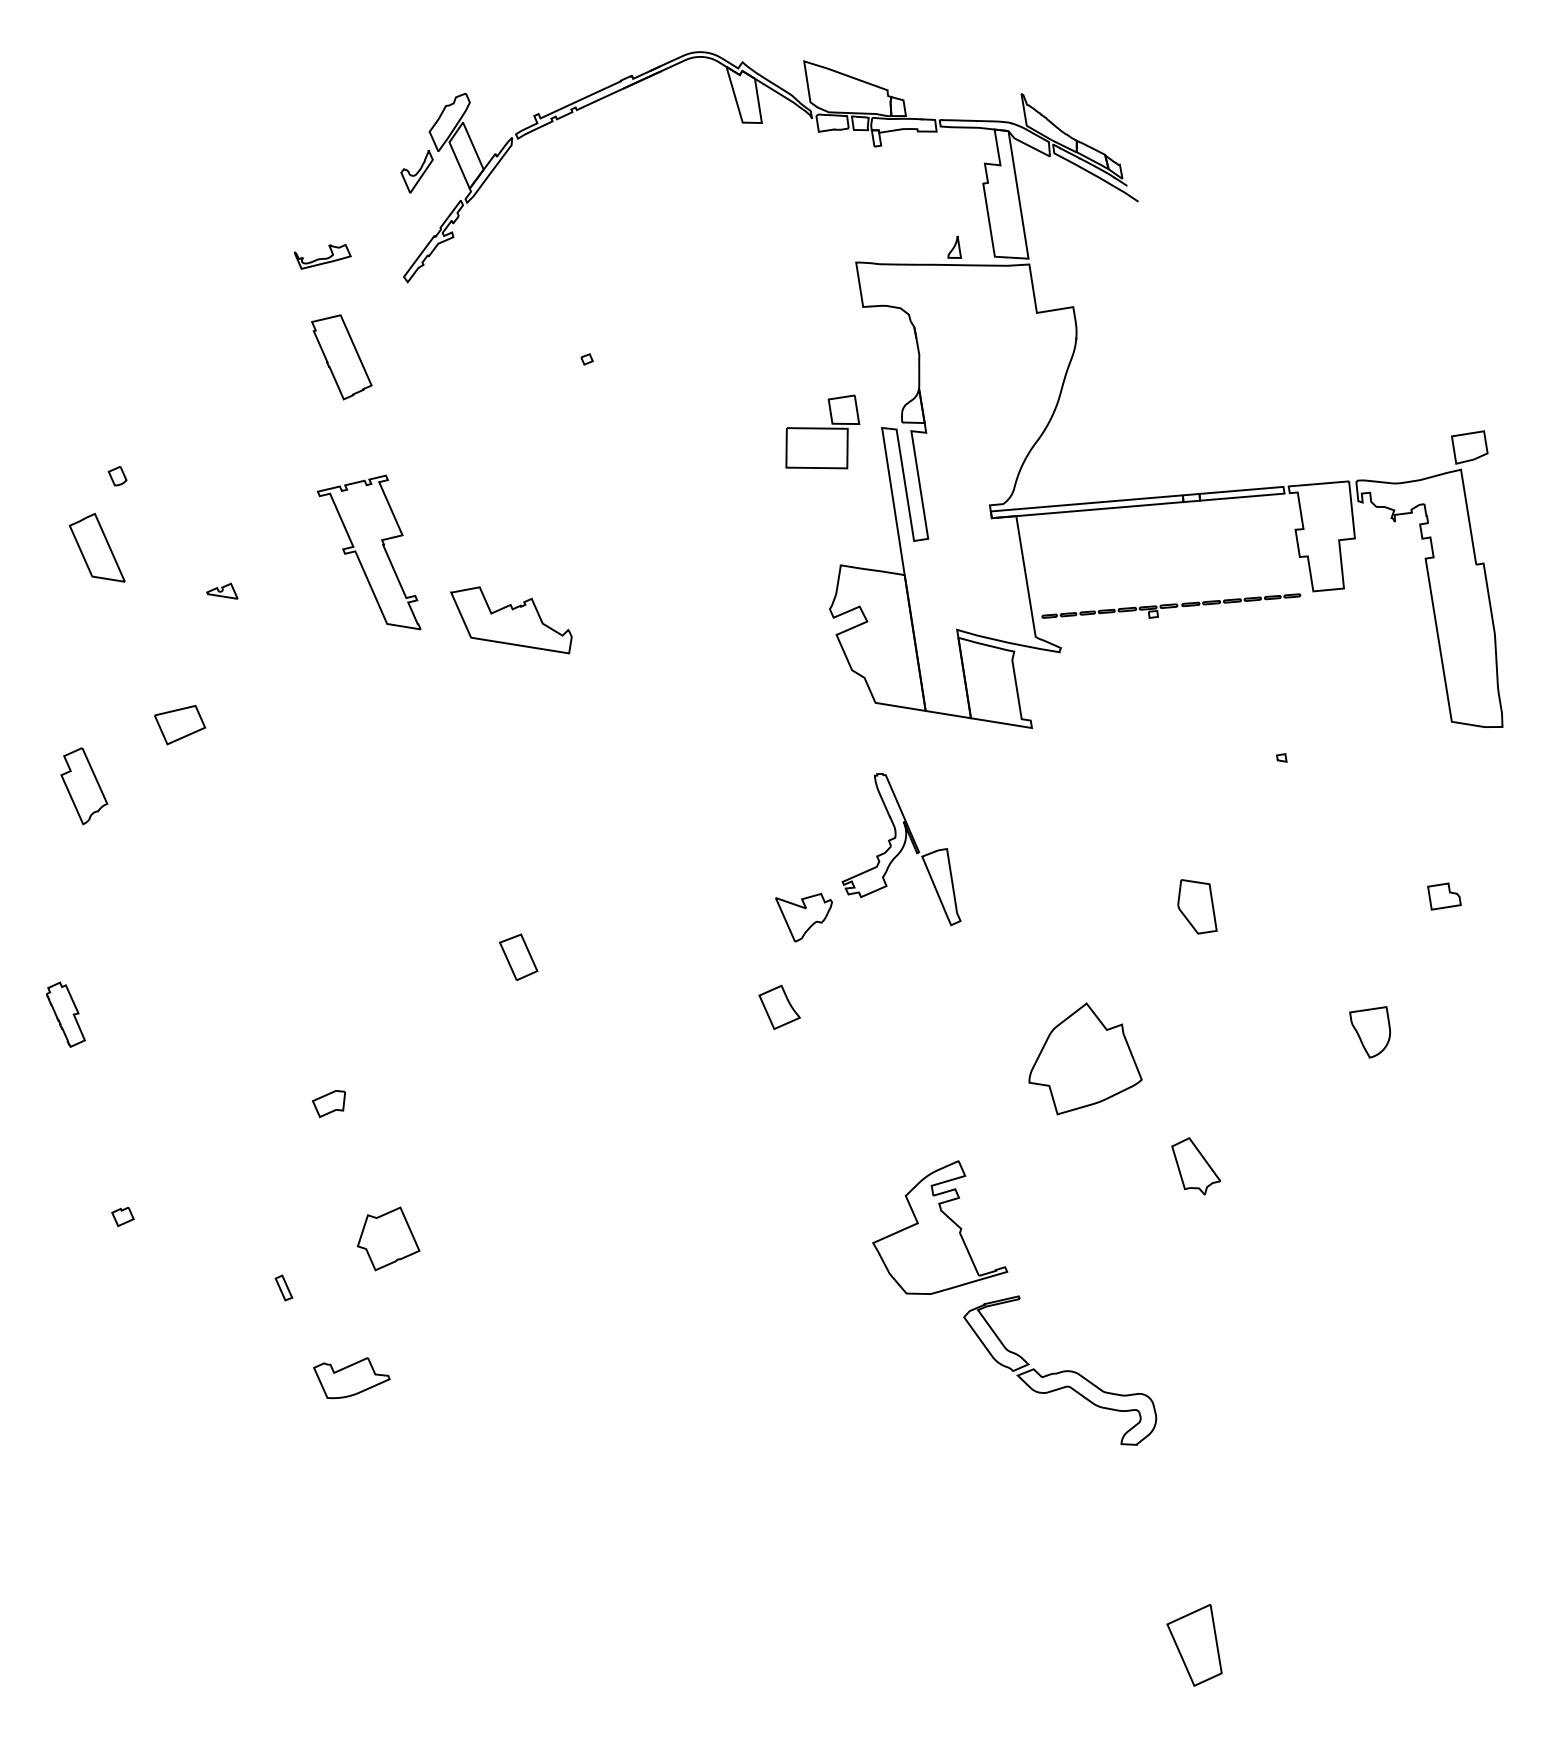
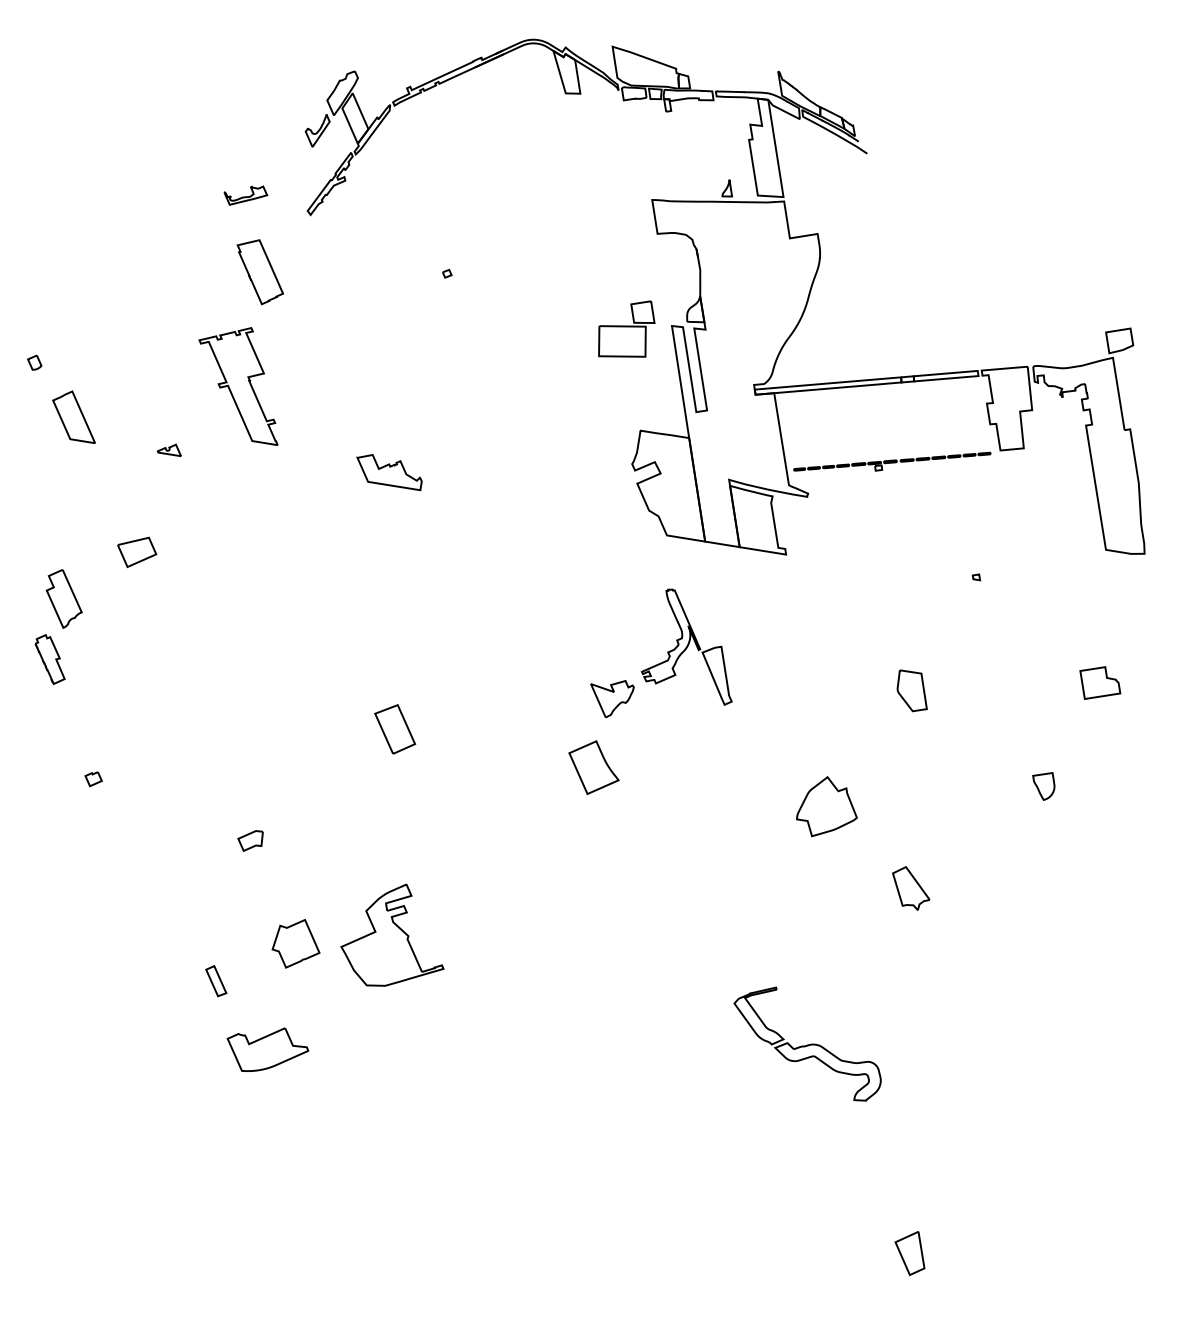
part: (117, 476) -> (34, 362), moved
part: (368, 552) -> (238, 386), moved
part: (511, 620) -> (389, 472), size x0.7
part: (1444, 896) -> (1100, 682), size x1.6
part: (518, 956) -> (394, 728), size x1.4
part: (779, 1006) -> (593, 766), size x1.6
part: (65, 1014) -> (49, 659), moved
part: (1370, 1032) -> (1044, 786), size x0.7
part: (1085, 1058) -> (826, 806), size x0.7
part: (122, 1217) -> (93, 779), moved
part: (940, 1227) -> (392, 935), moved
part: (283, 1287) -> (215, 980), size x1.6
part: (351, 1378) -> (267, 1050), size x1.4
part: (1194, 1645) -> (909, 1253), size x0.7

